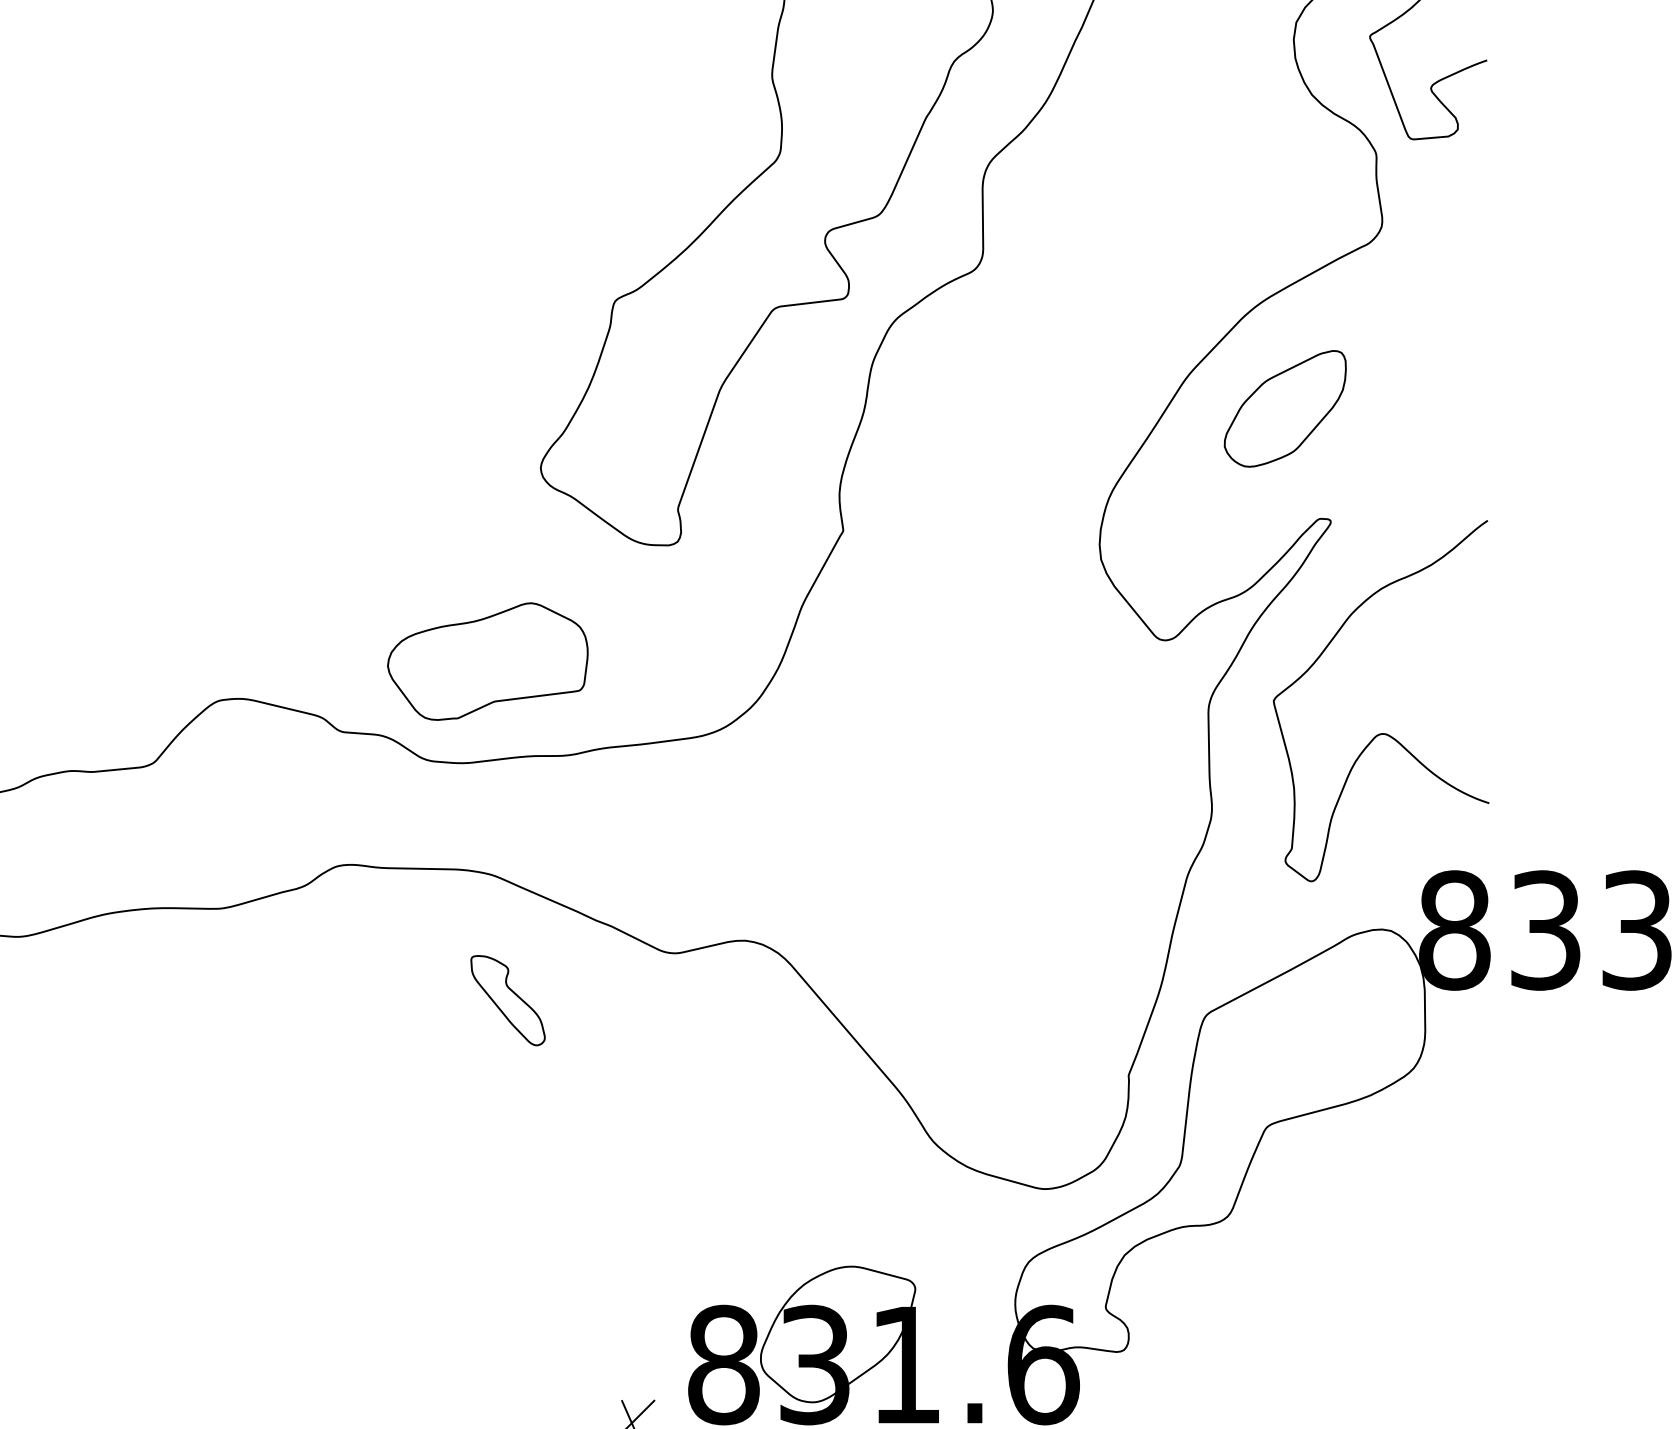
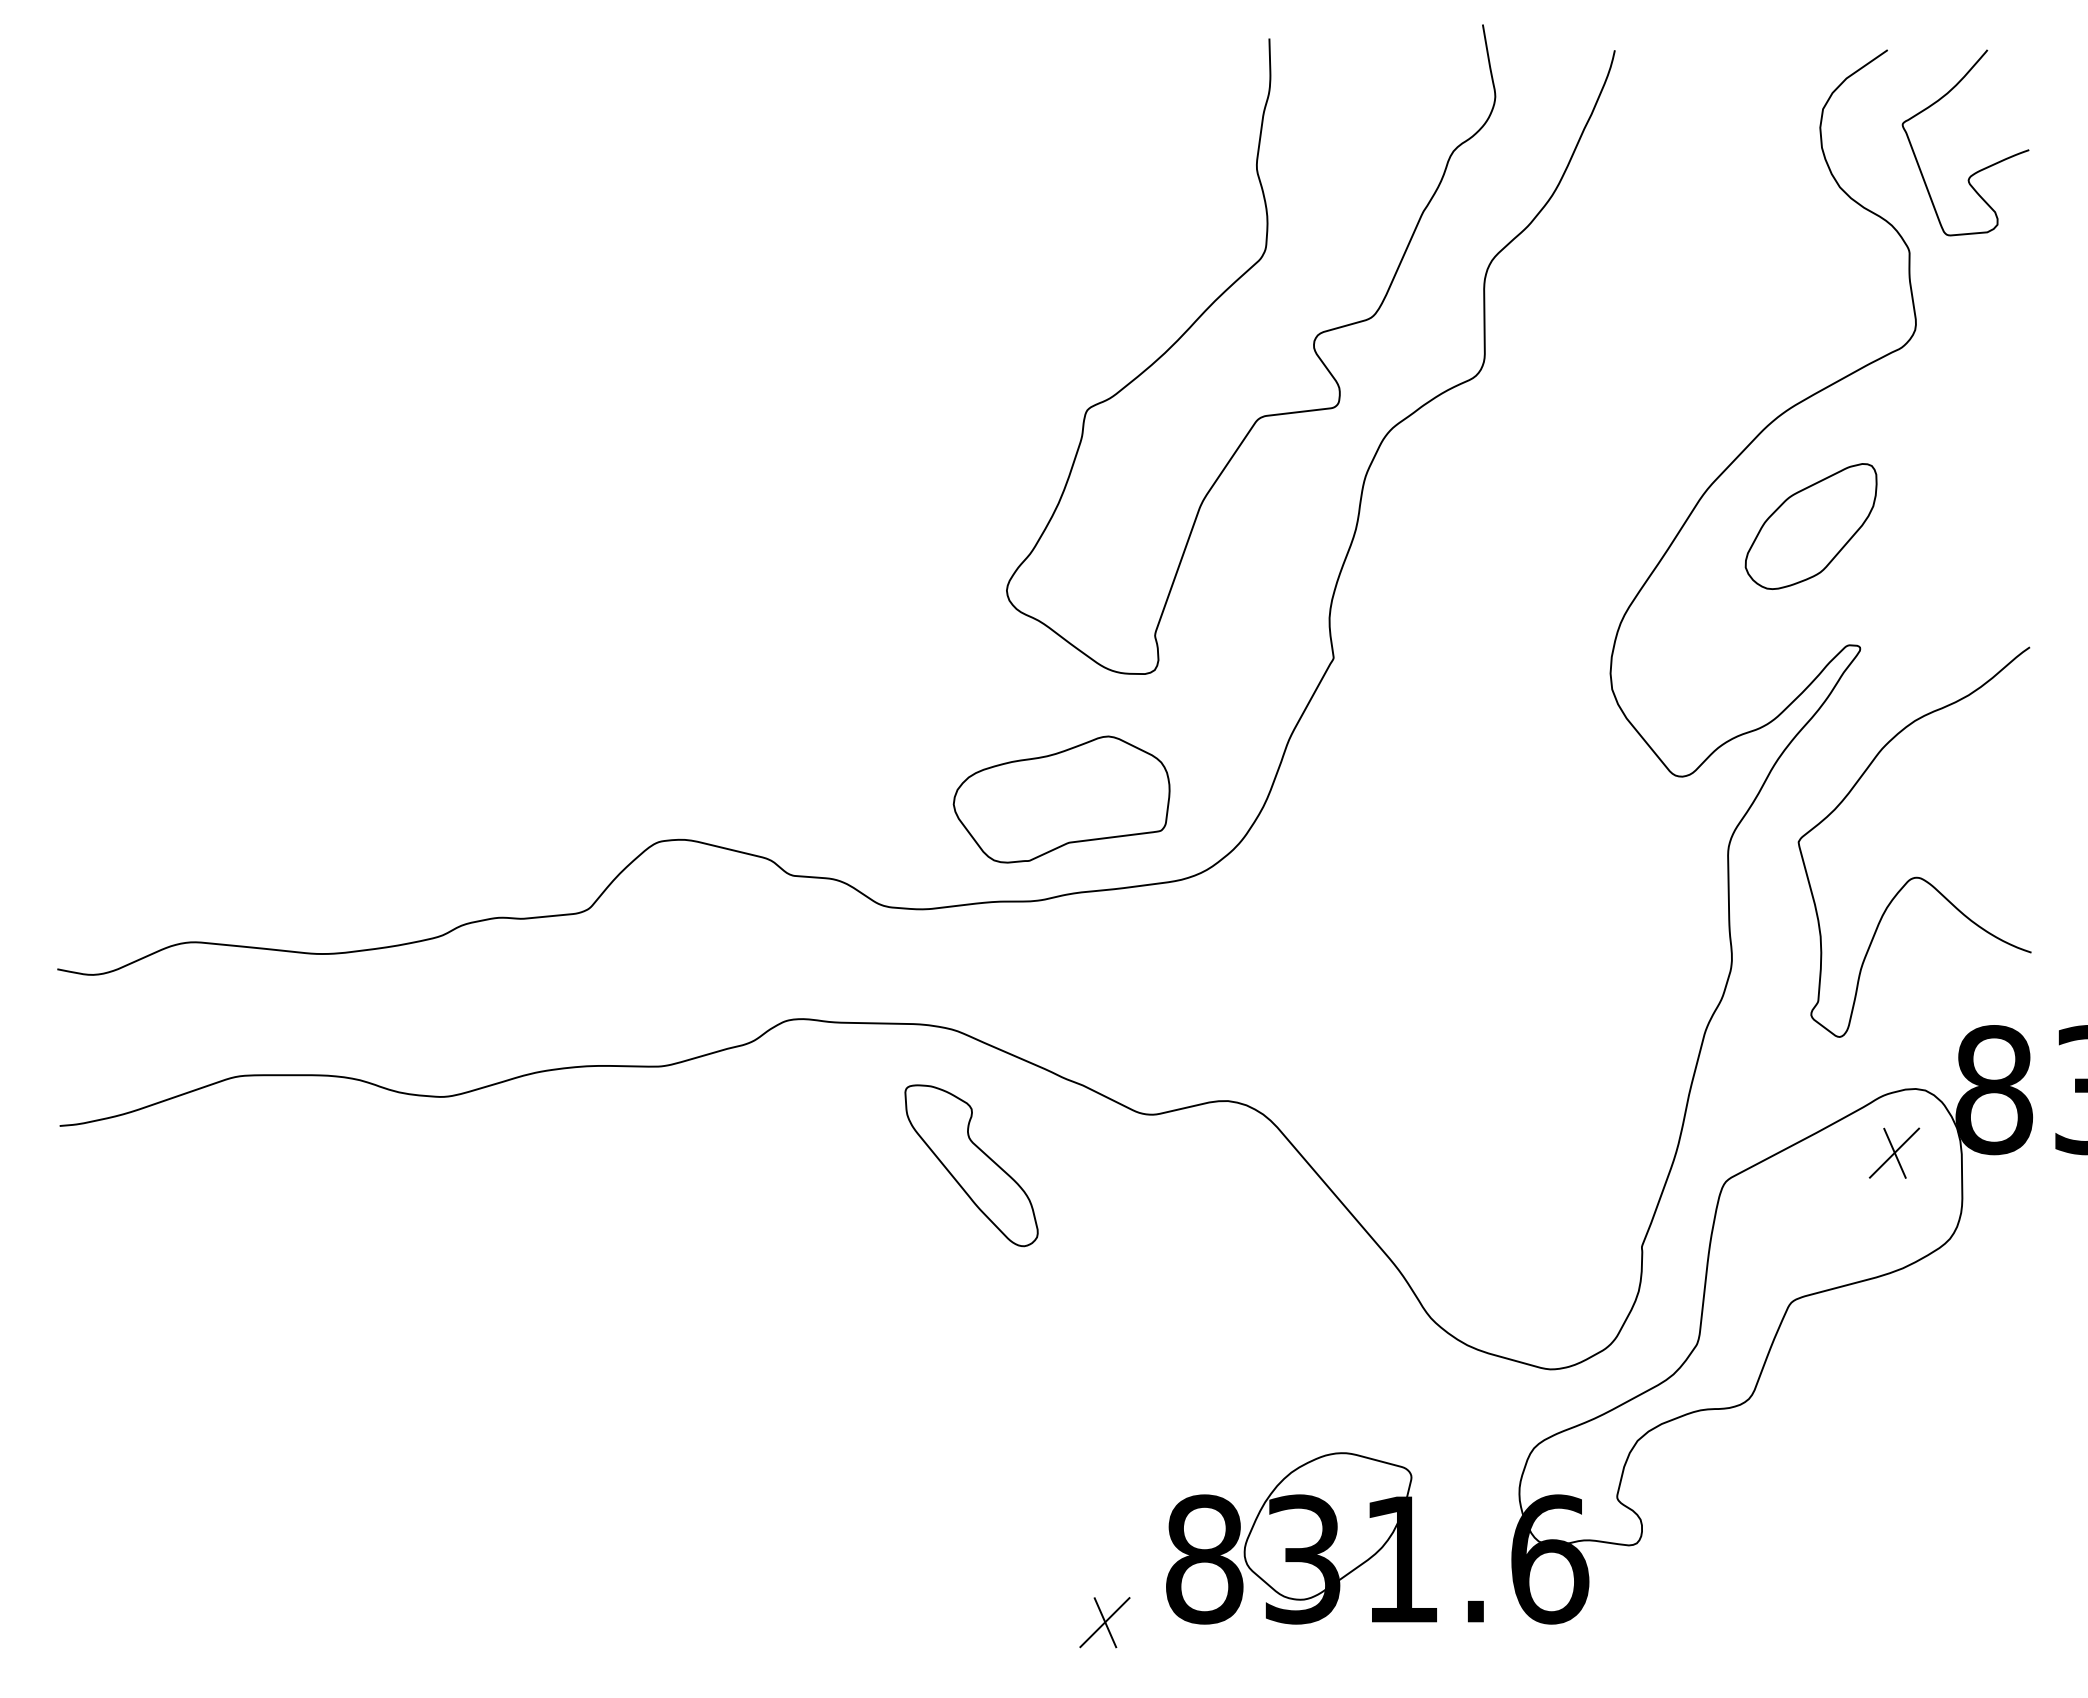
part: (487, 661) -> (1061, 799), moved
part: (1362, 988) -> (1894, 1152), added
part: (508, 1000) -> (971, 1165), size x1.67

